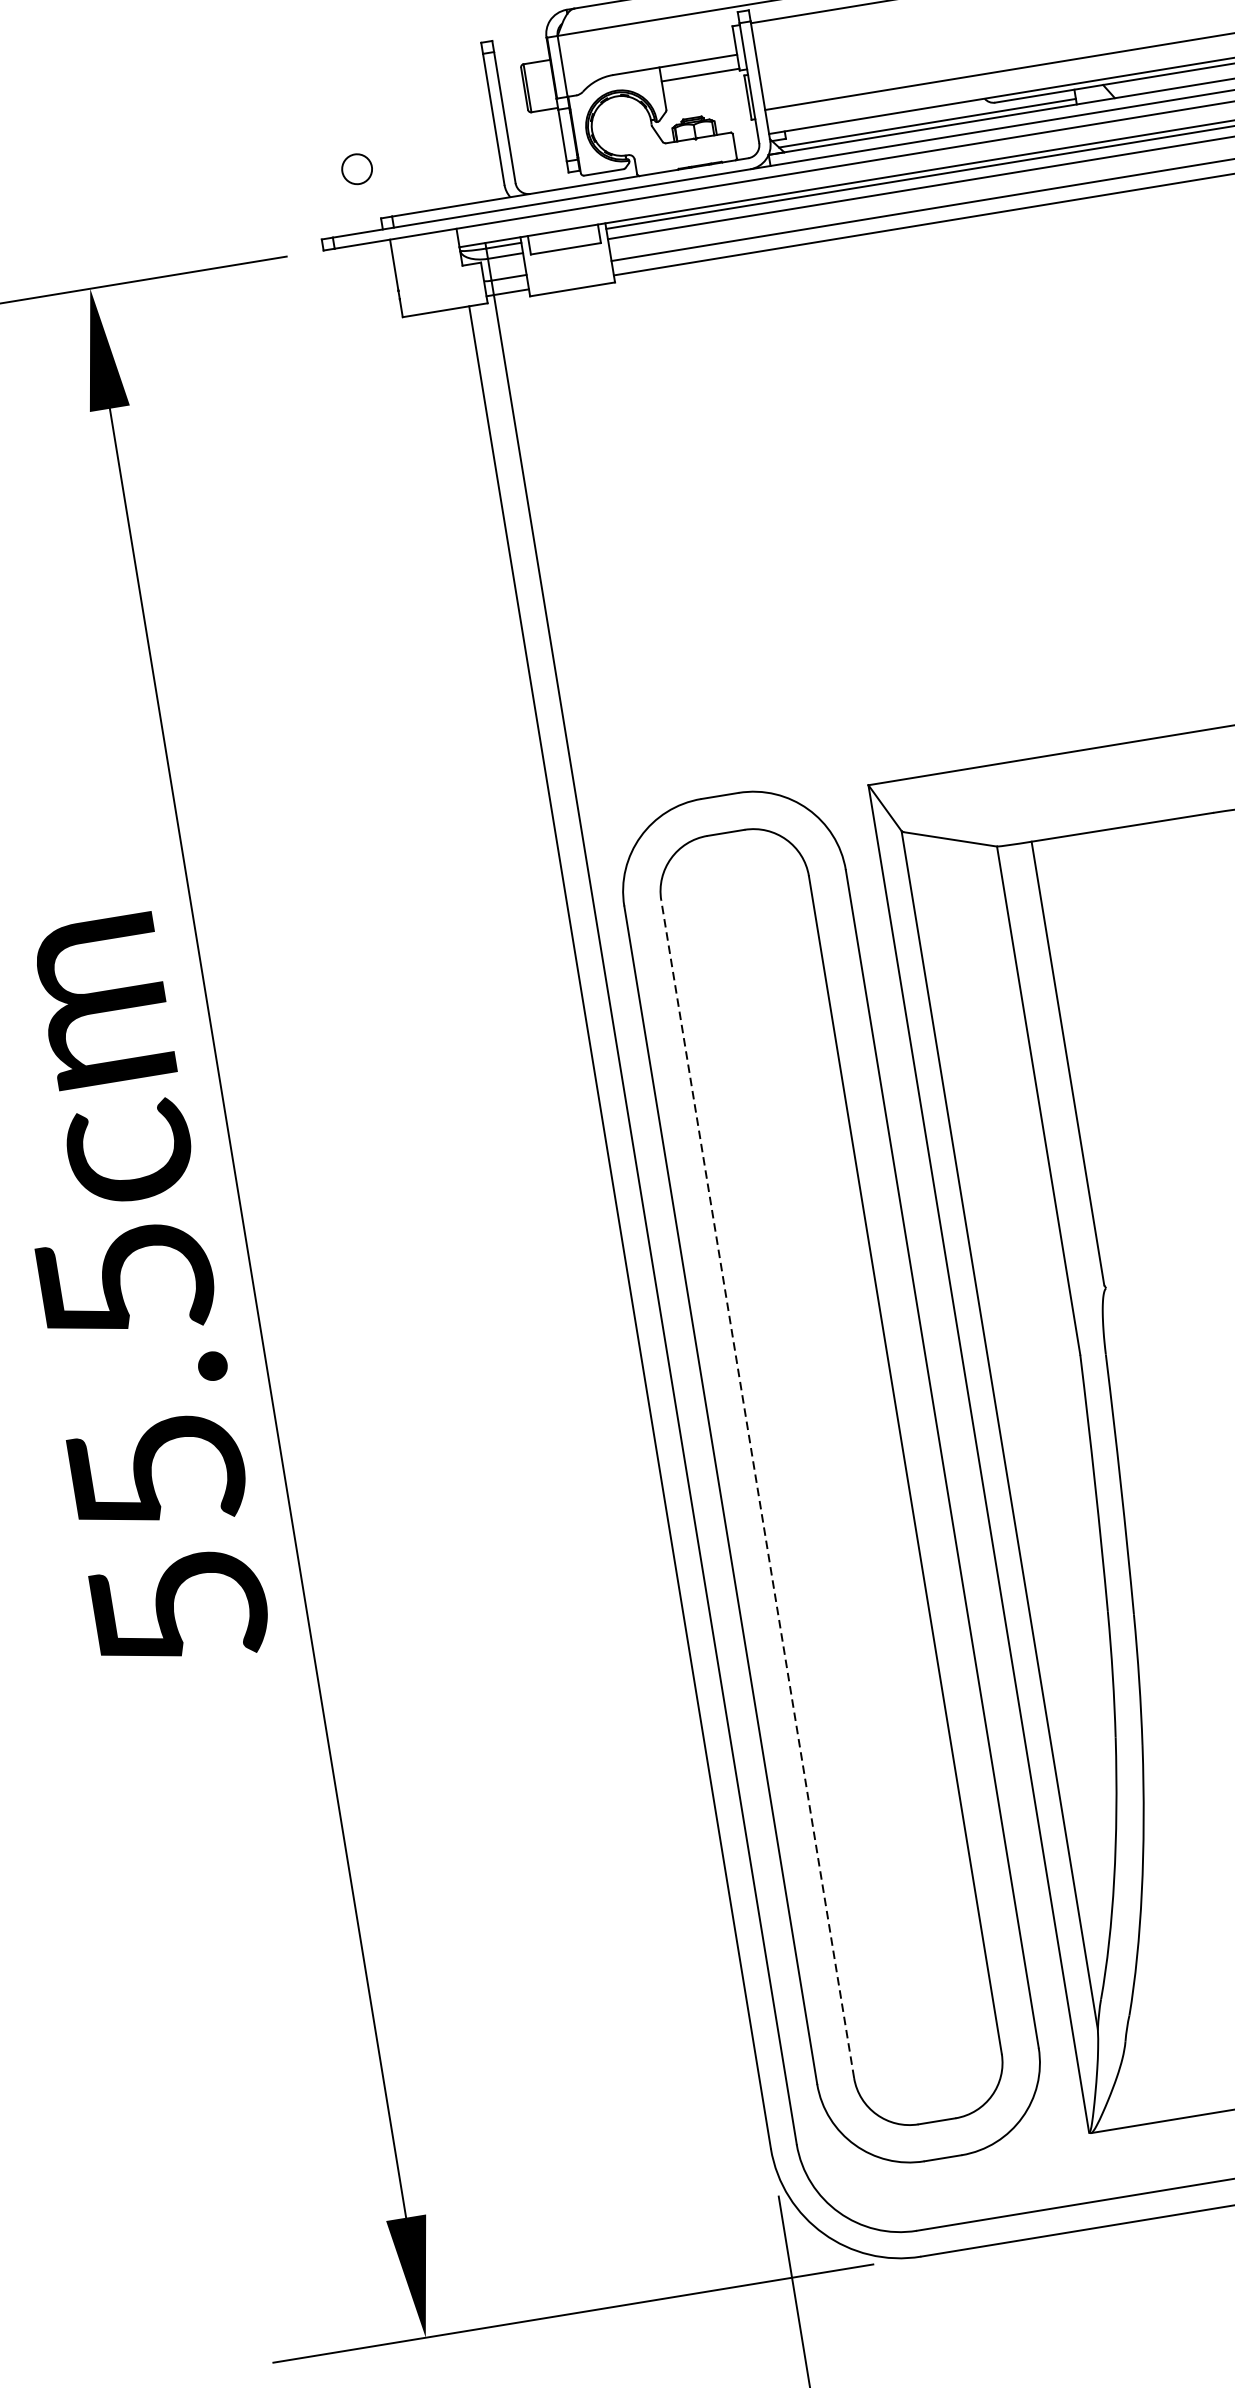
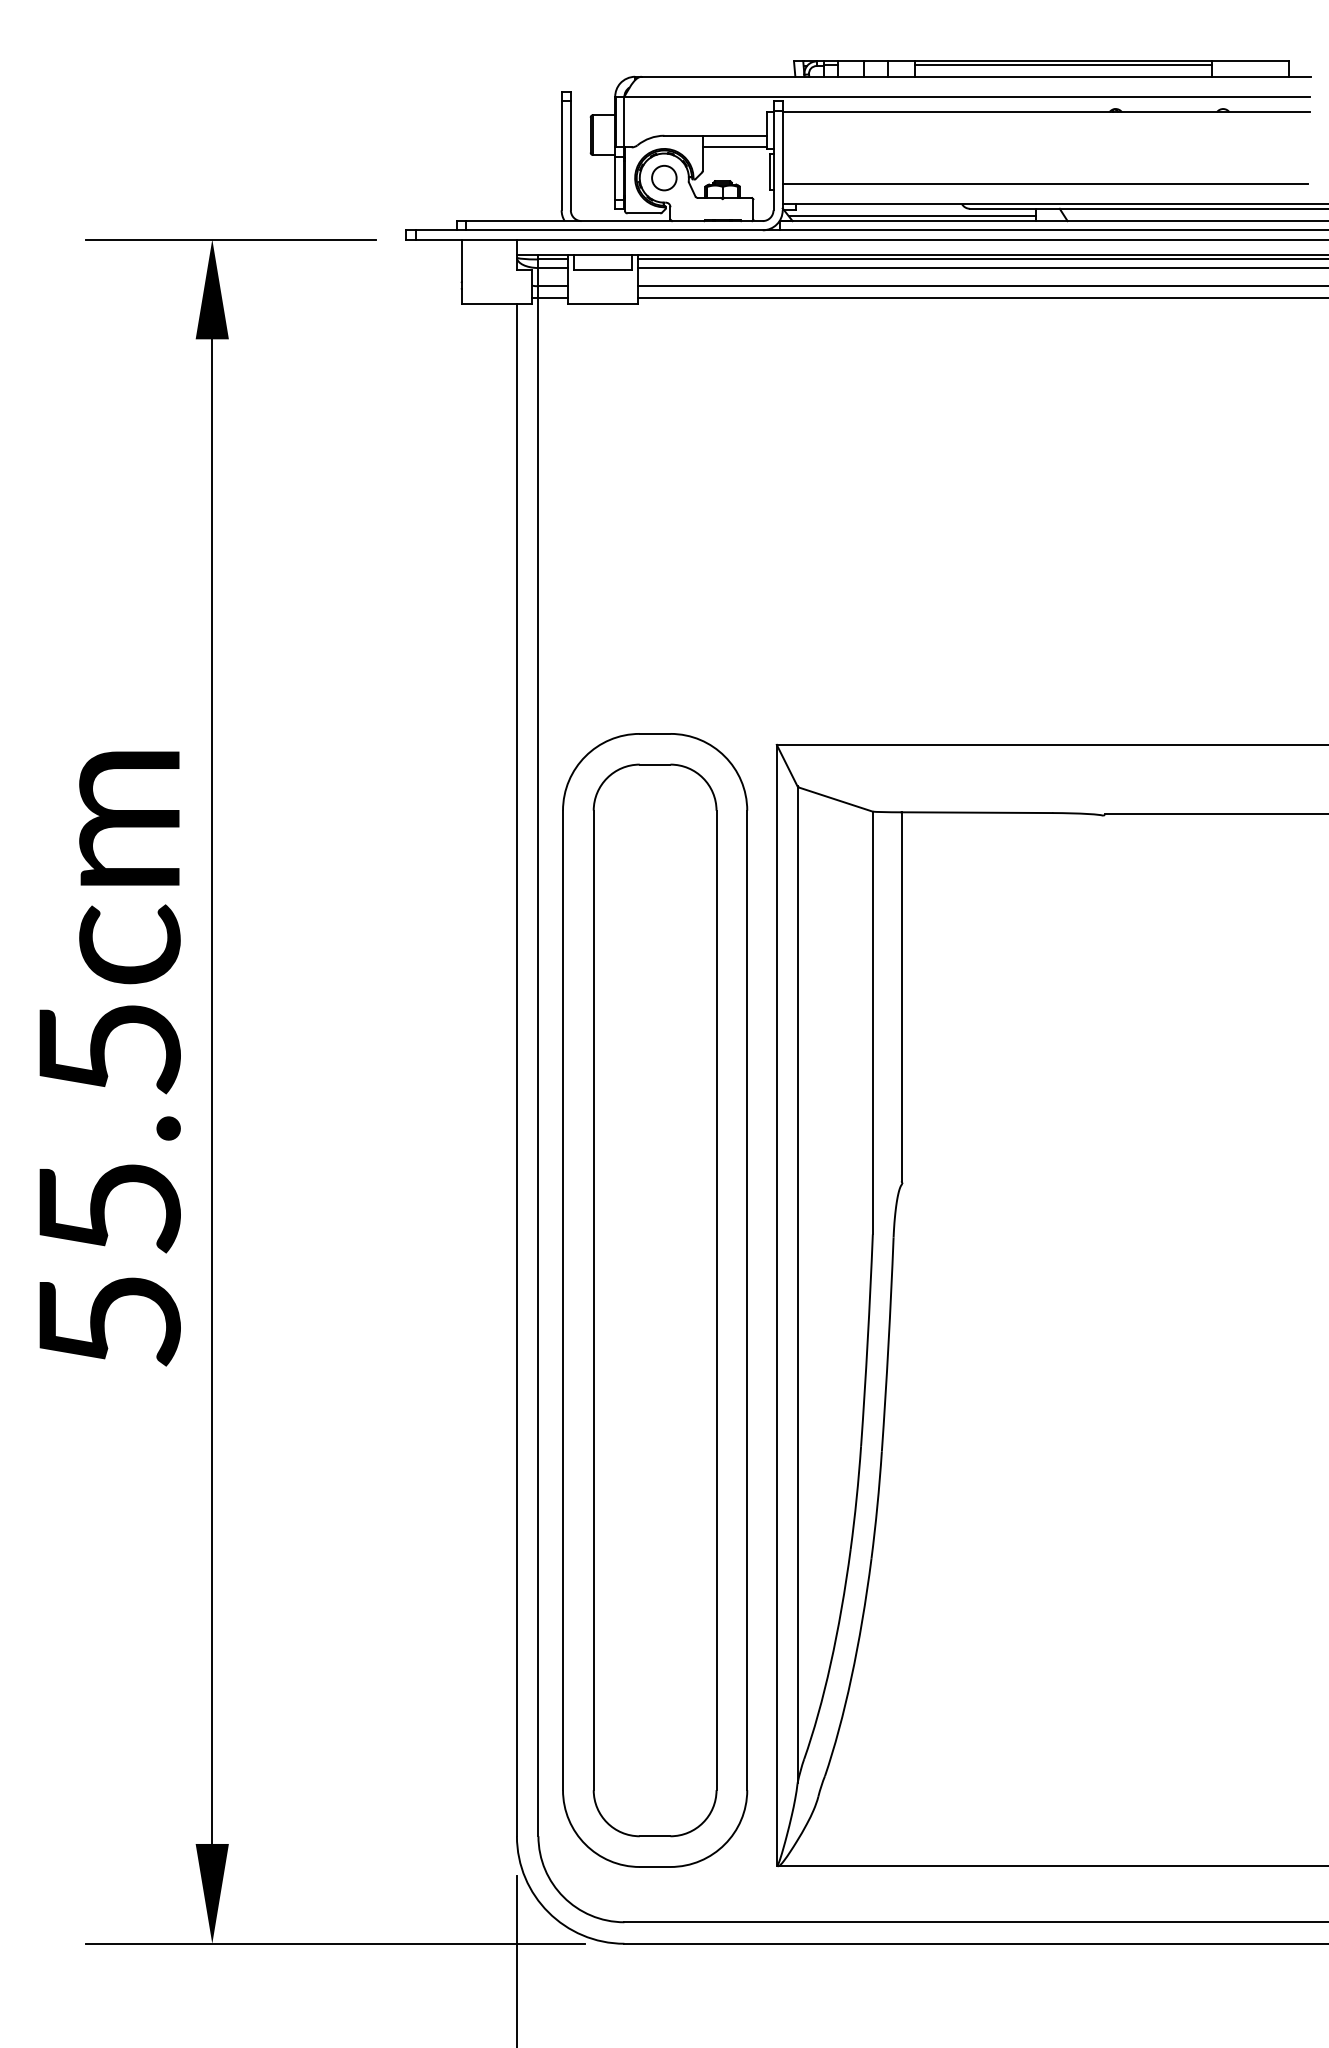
circle: (357, 168) -> (664, 177), moved
line: (757, 1489) -> (593, 1300), dashed -> solid

